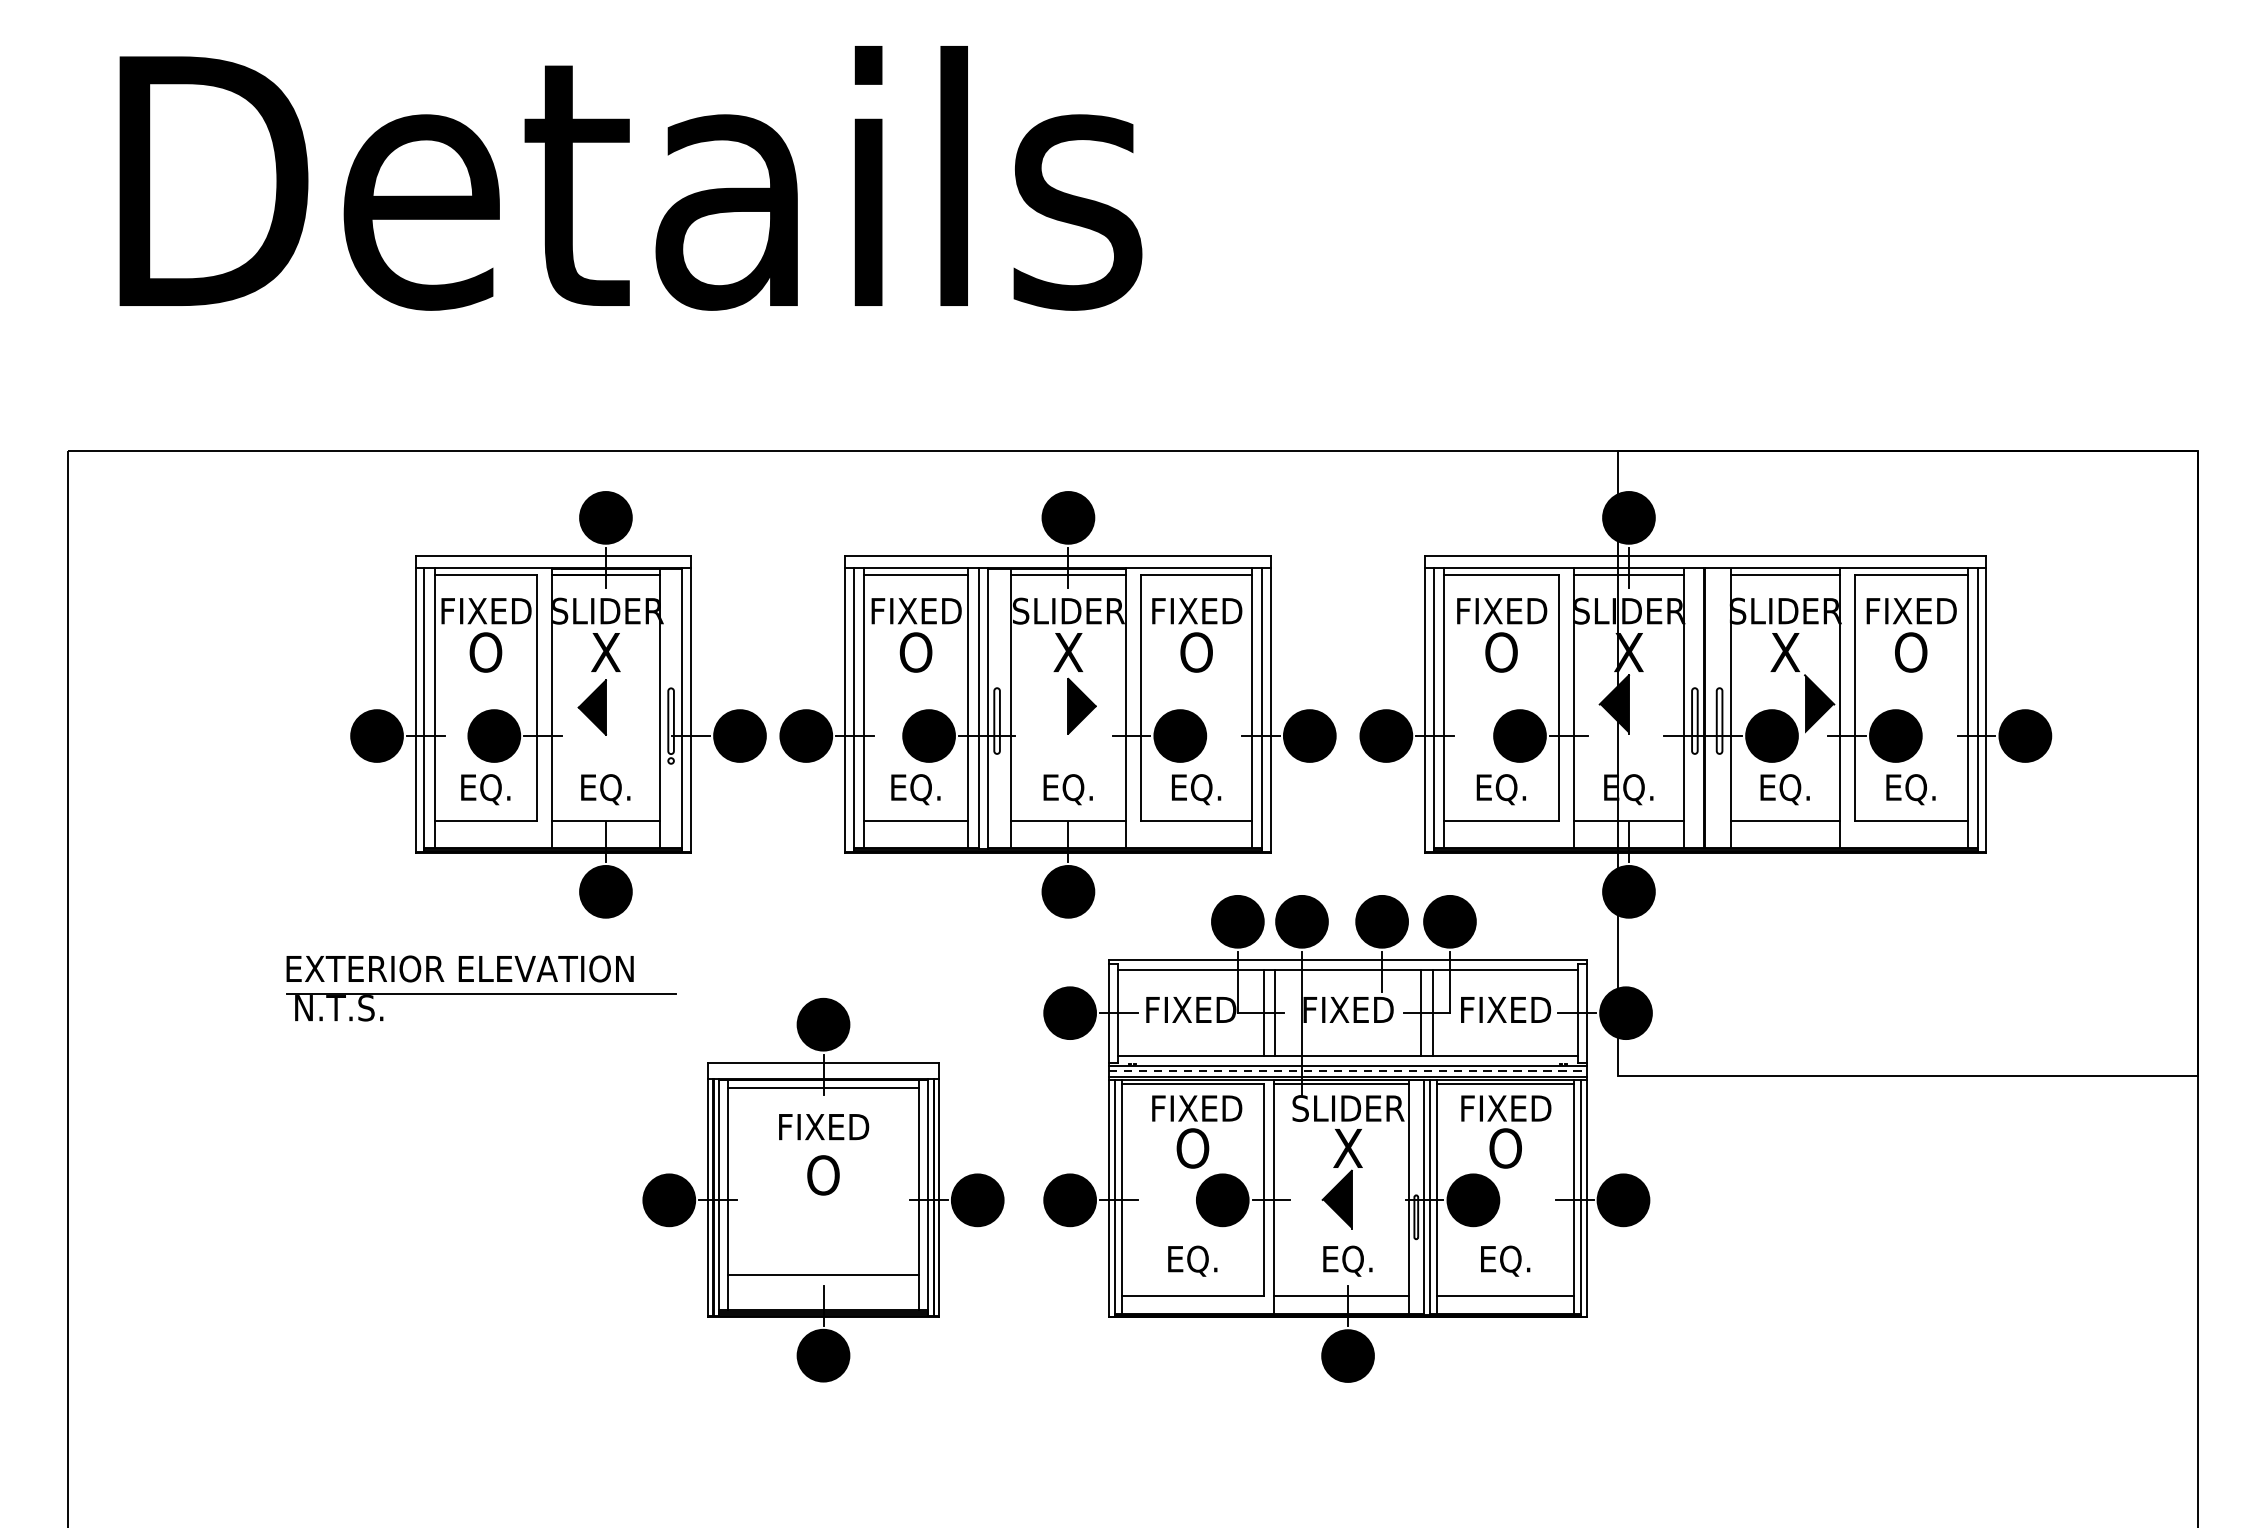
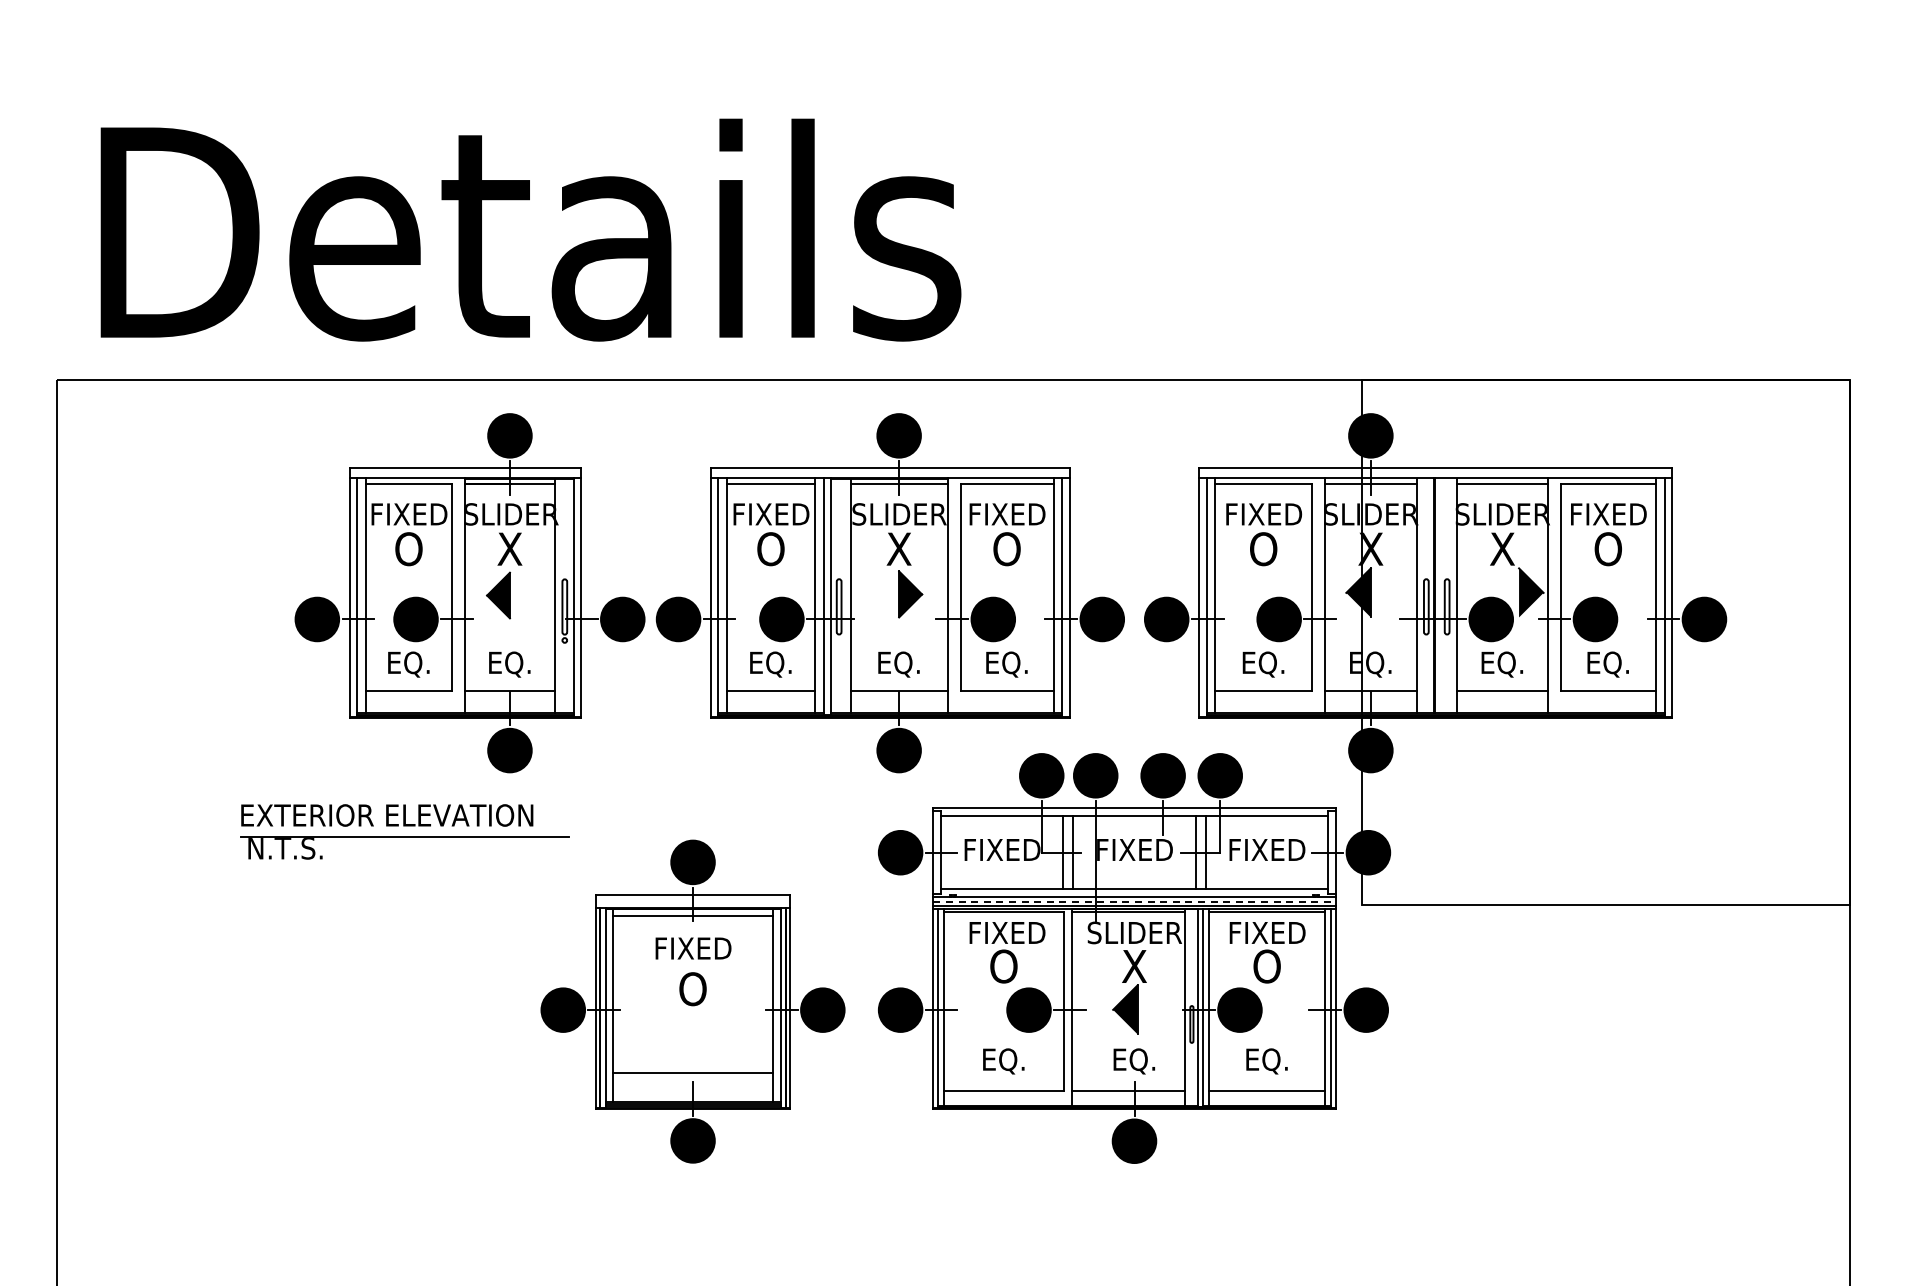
text: (630, 177) -> (530, 229), moved

